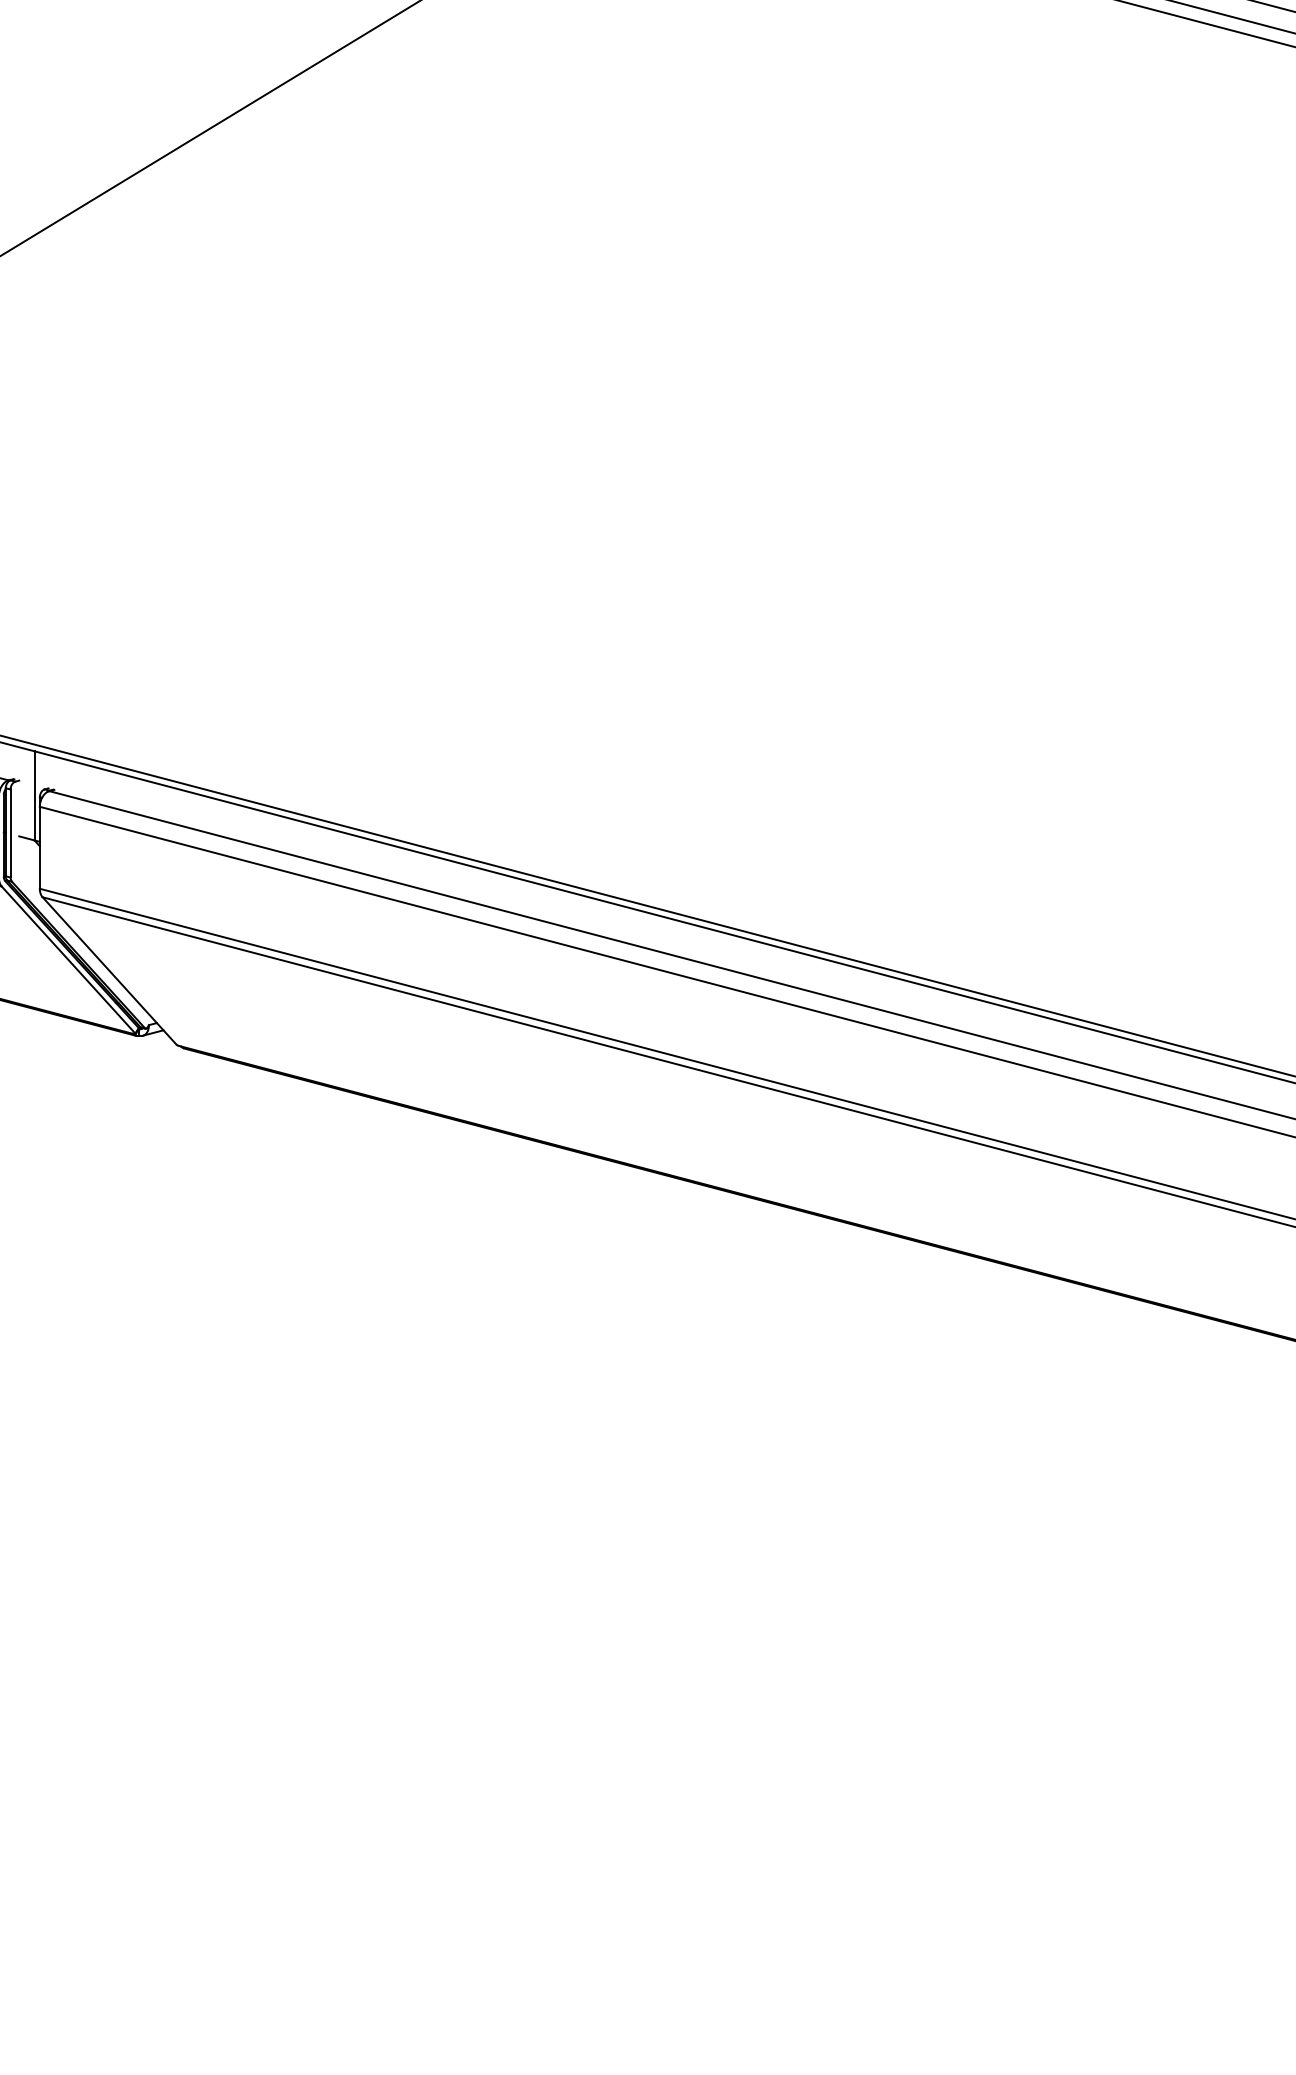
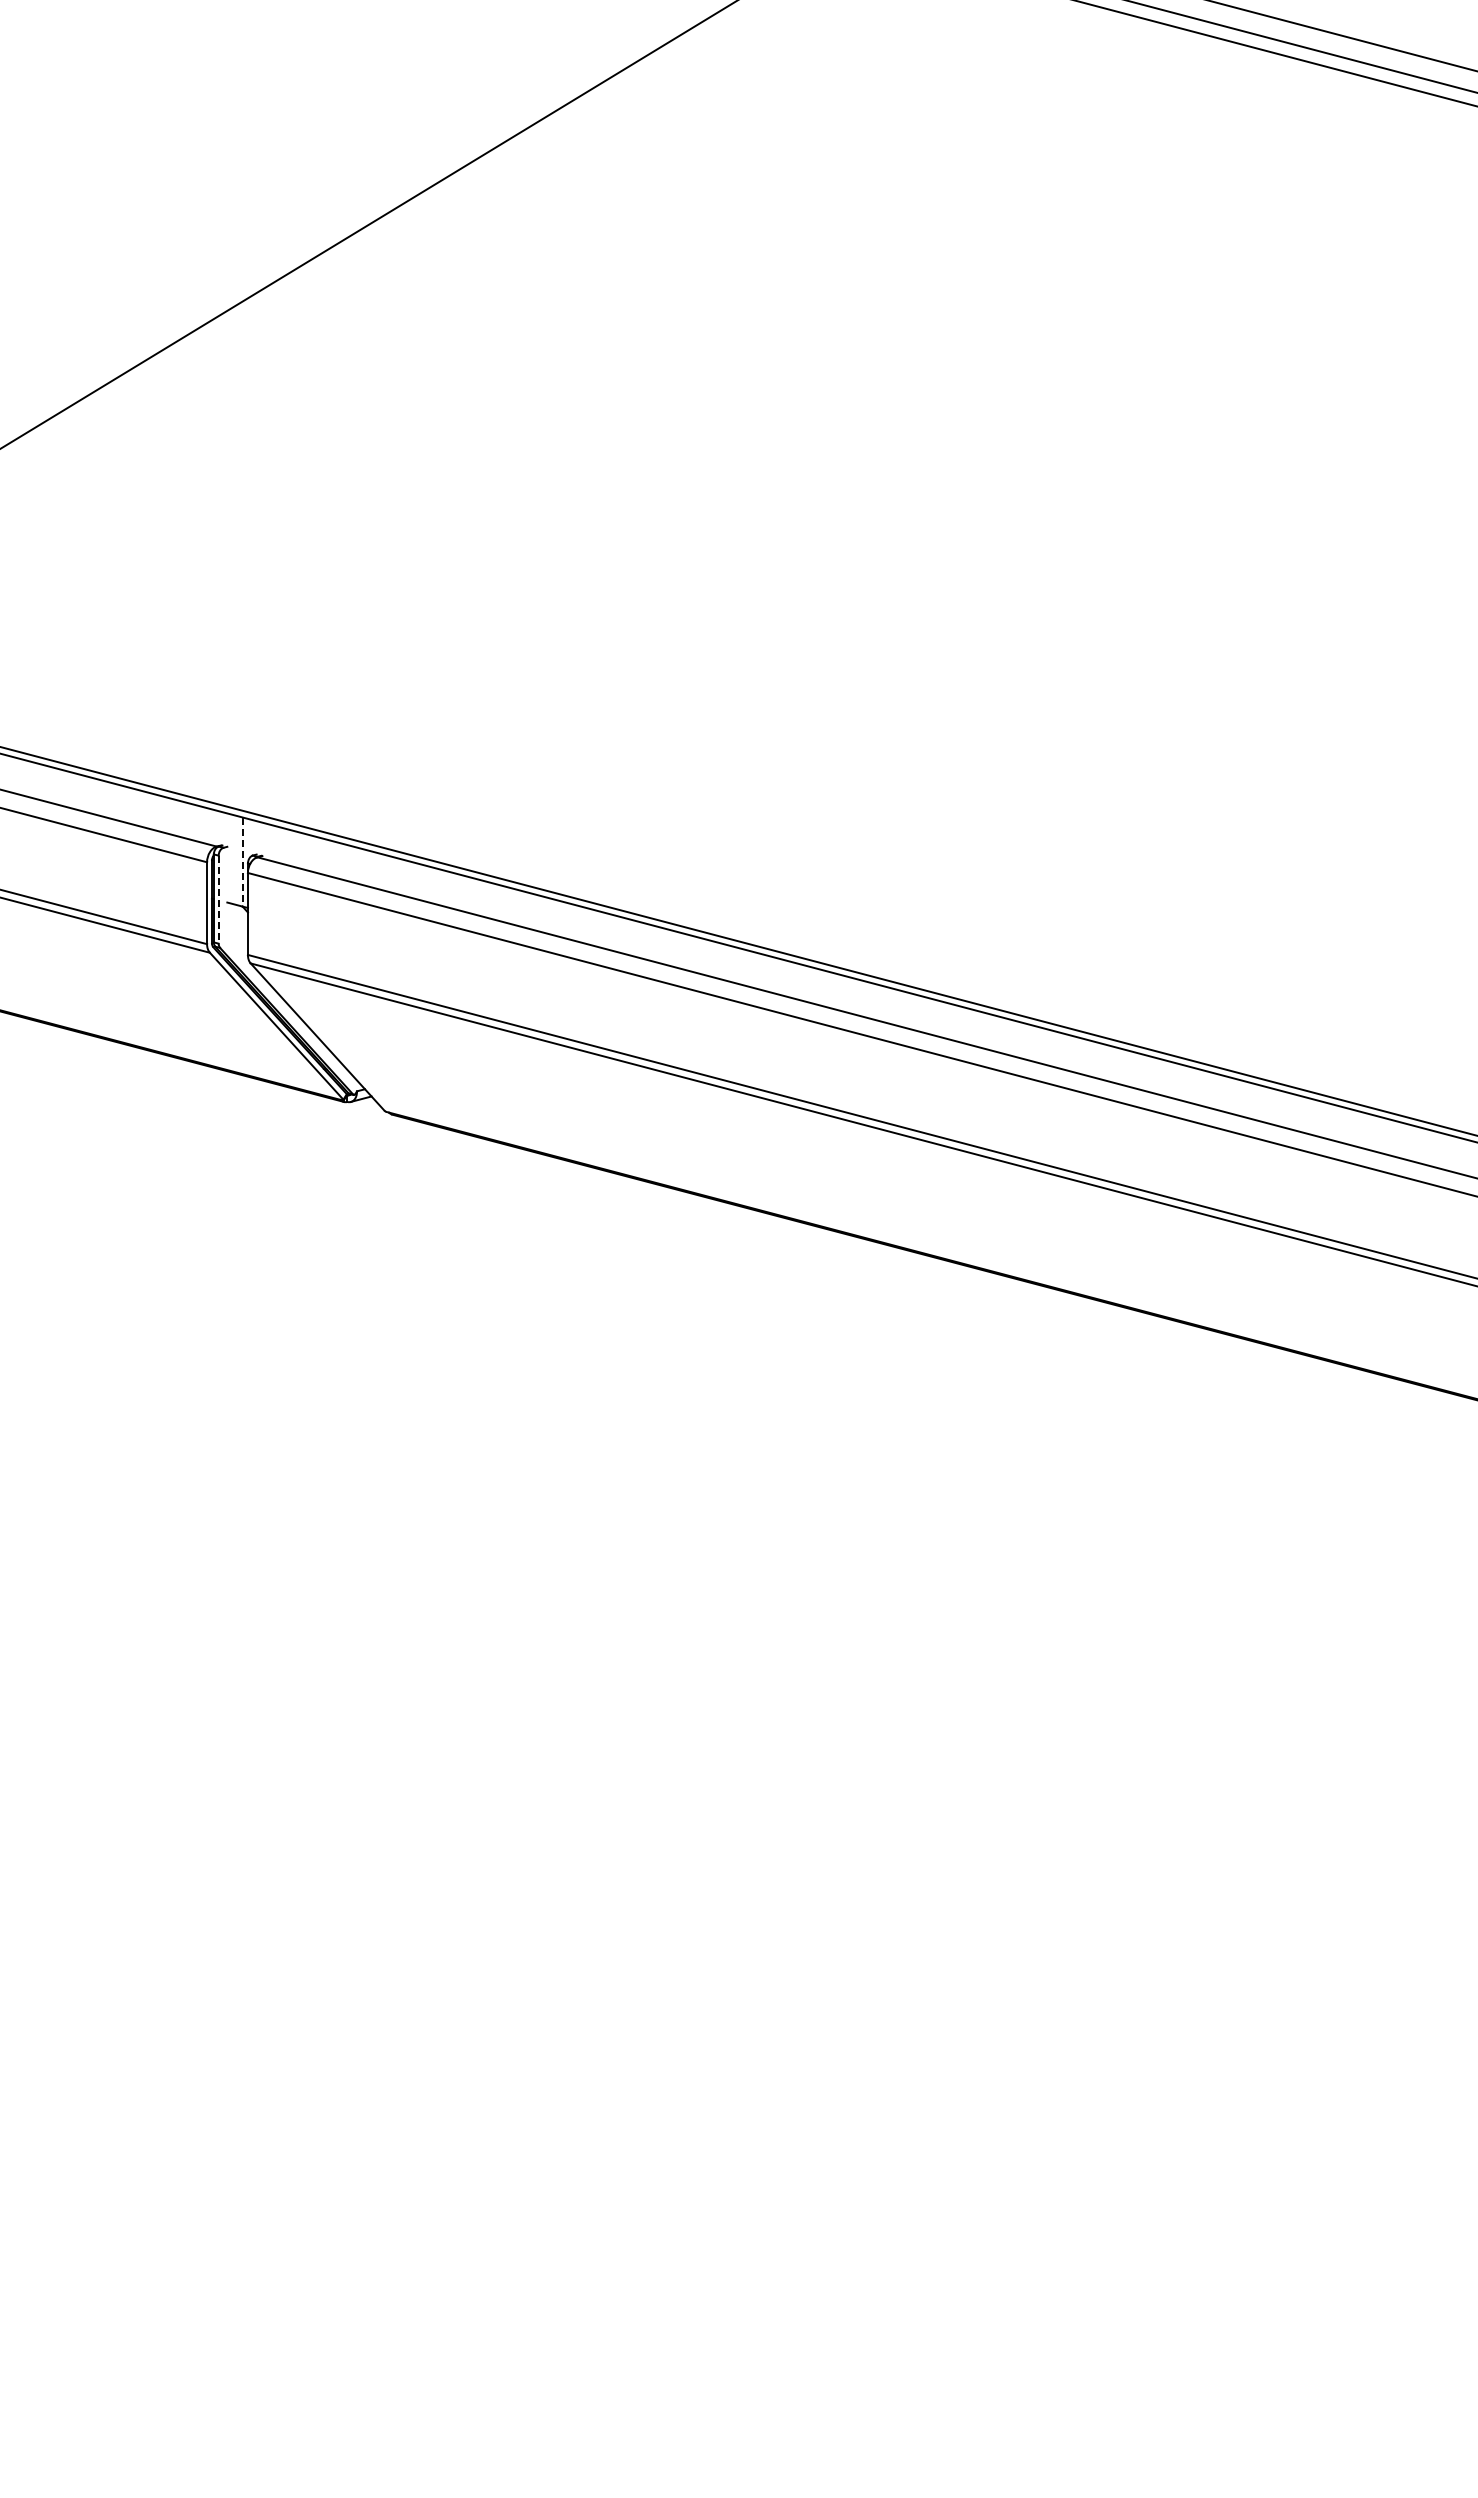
line: (34, 796) -> (242, 862), solid -> dashed
line: (10, 834) -> (218, 900), solid -> dashed

